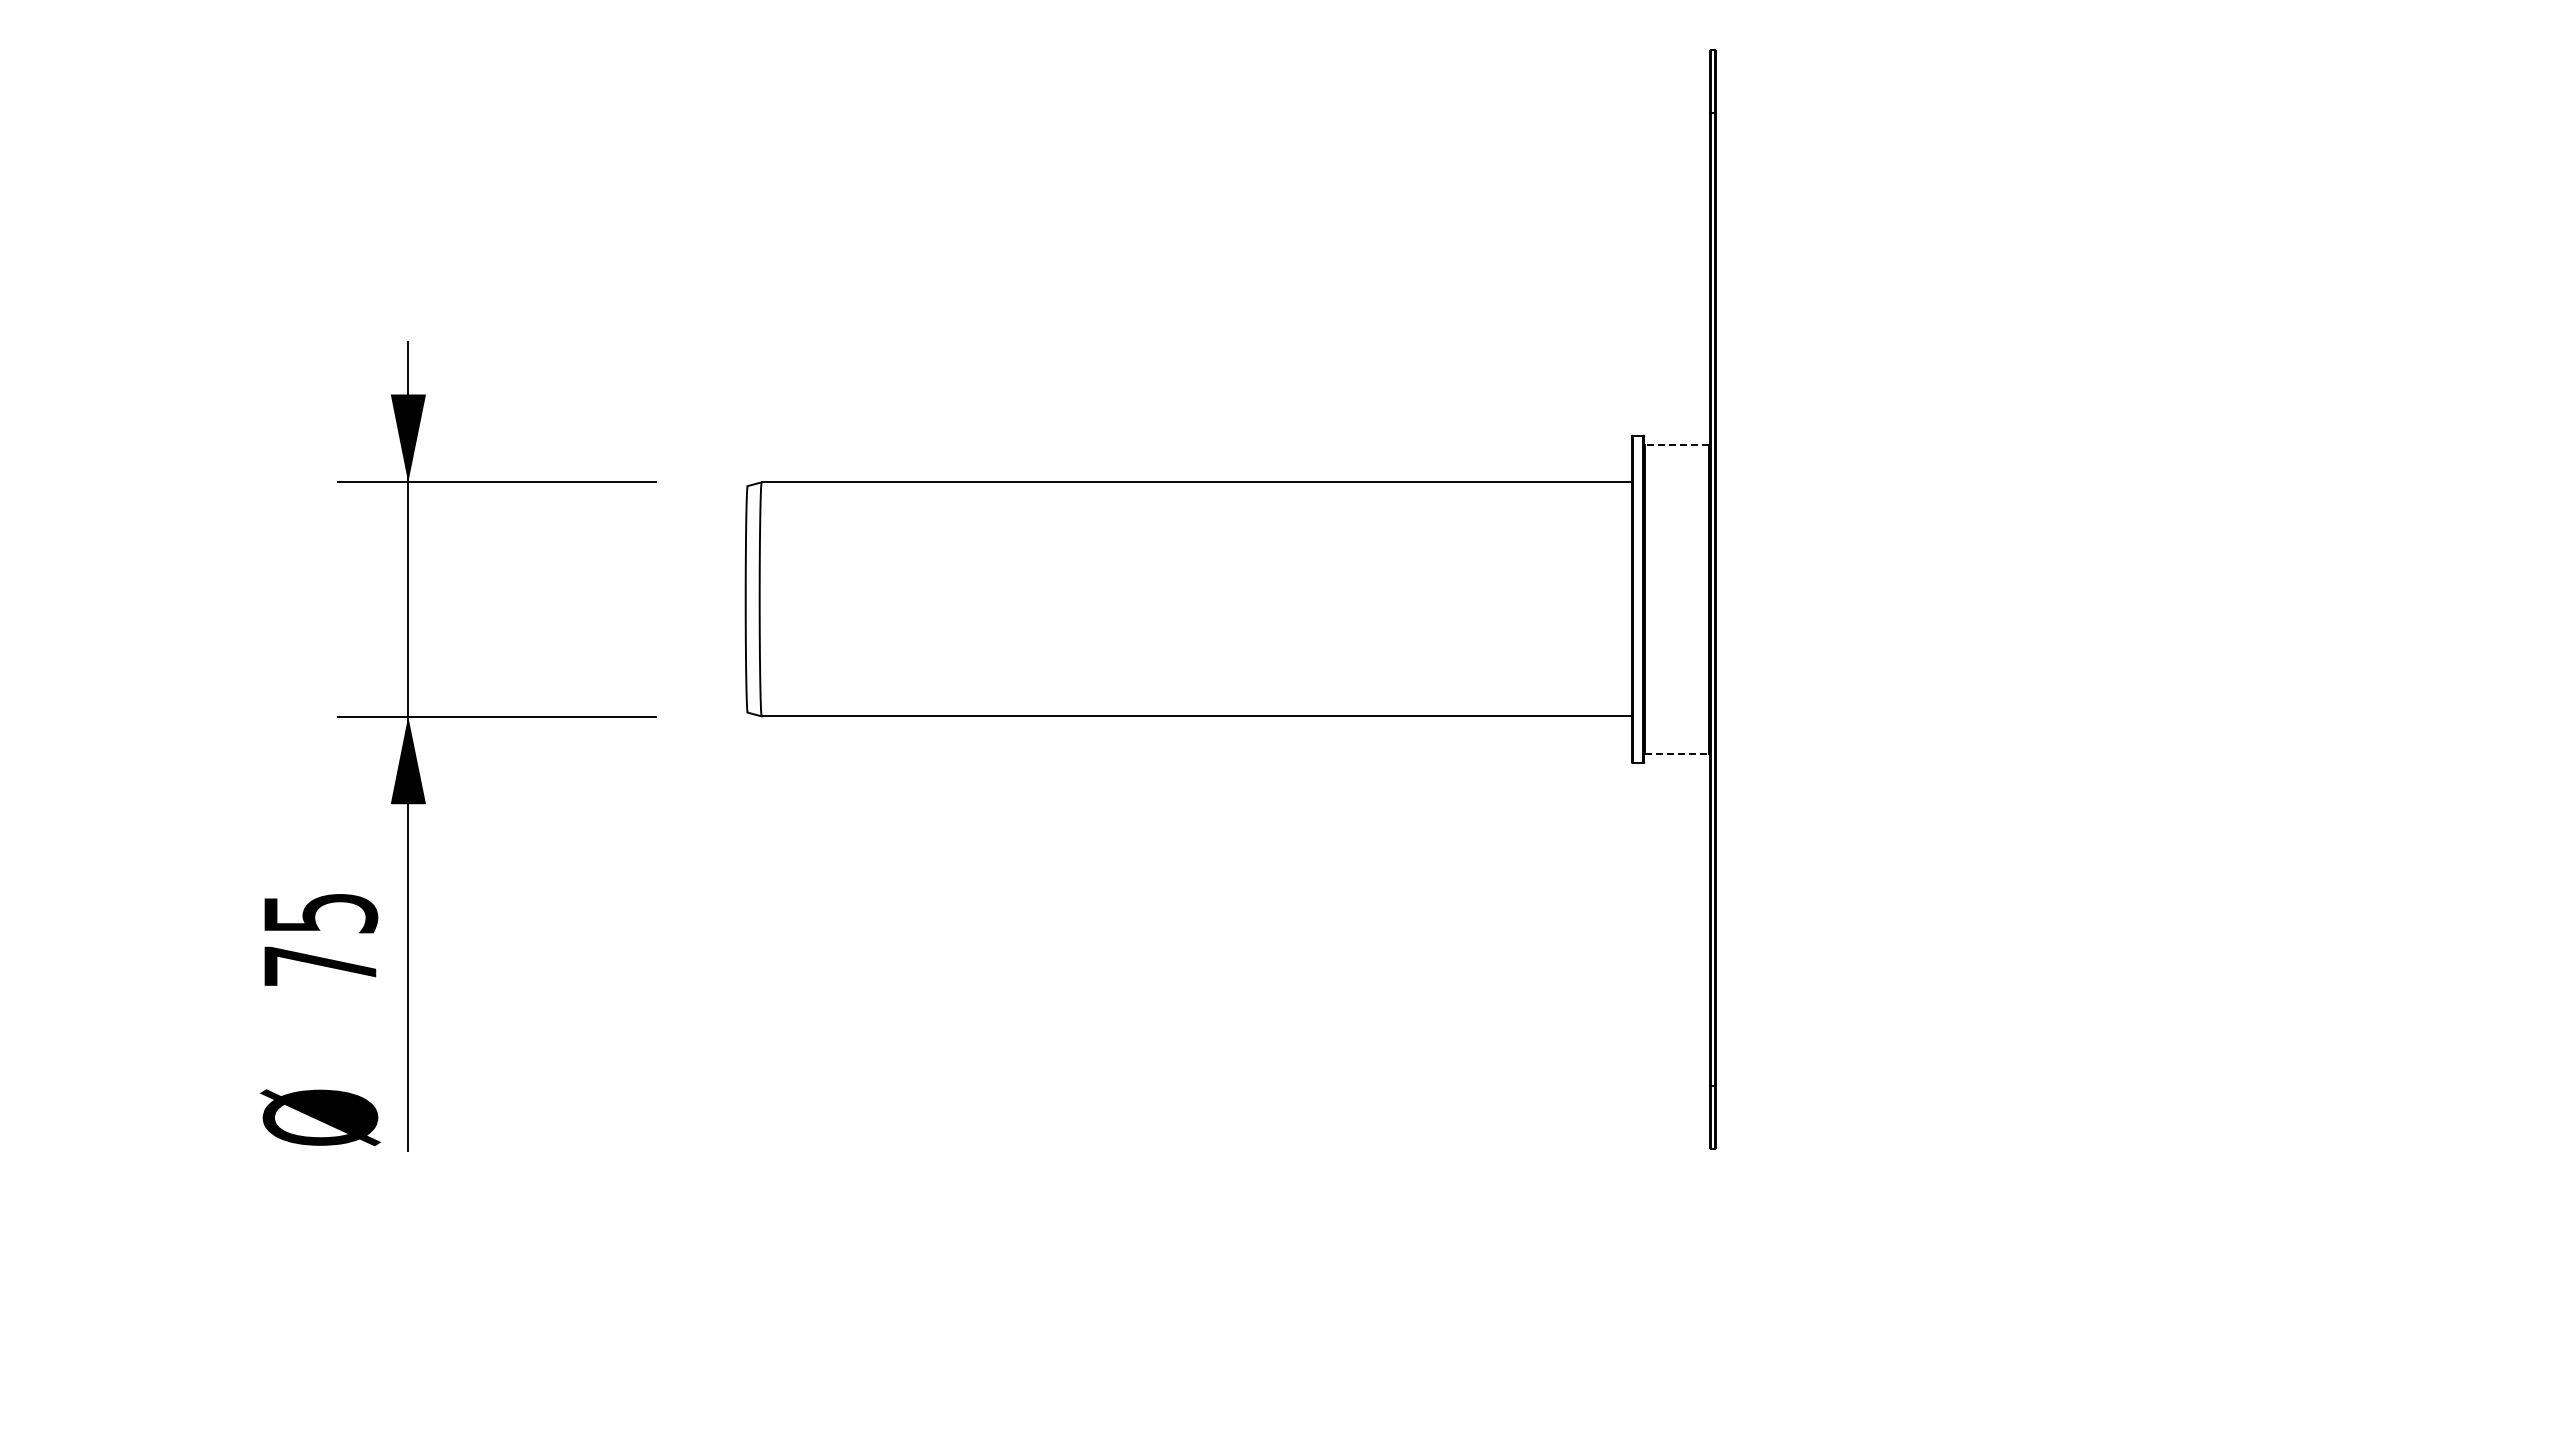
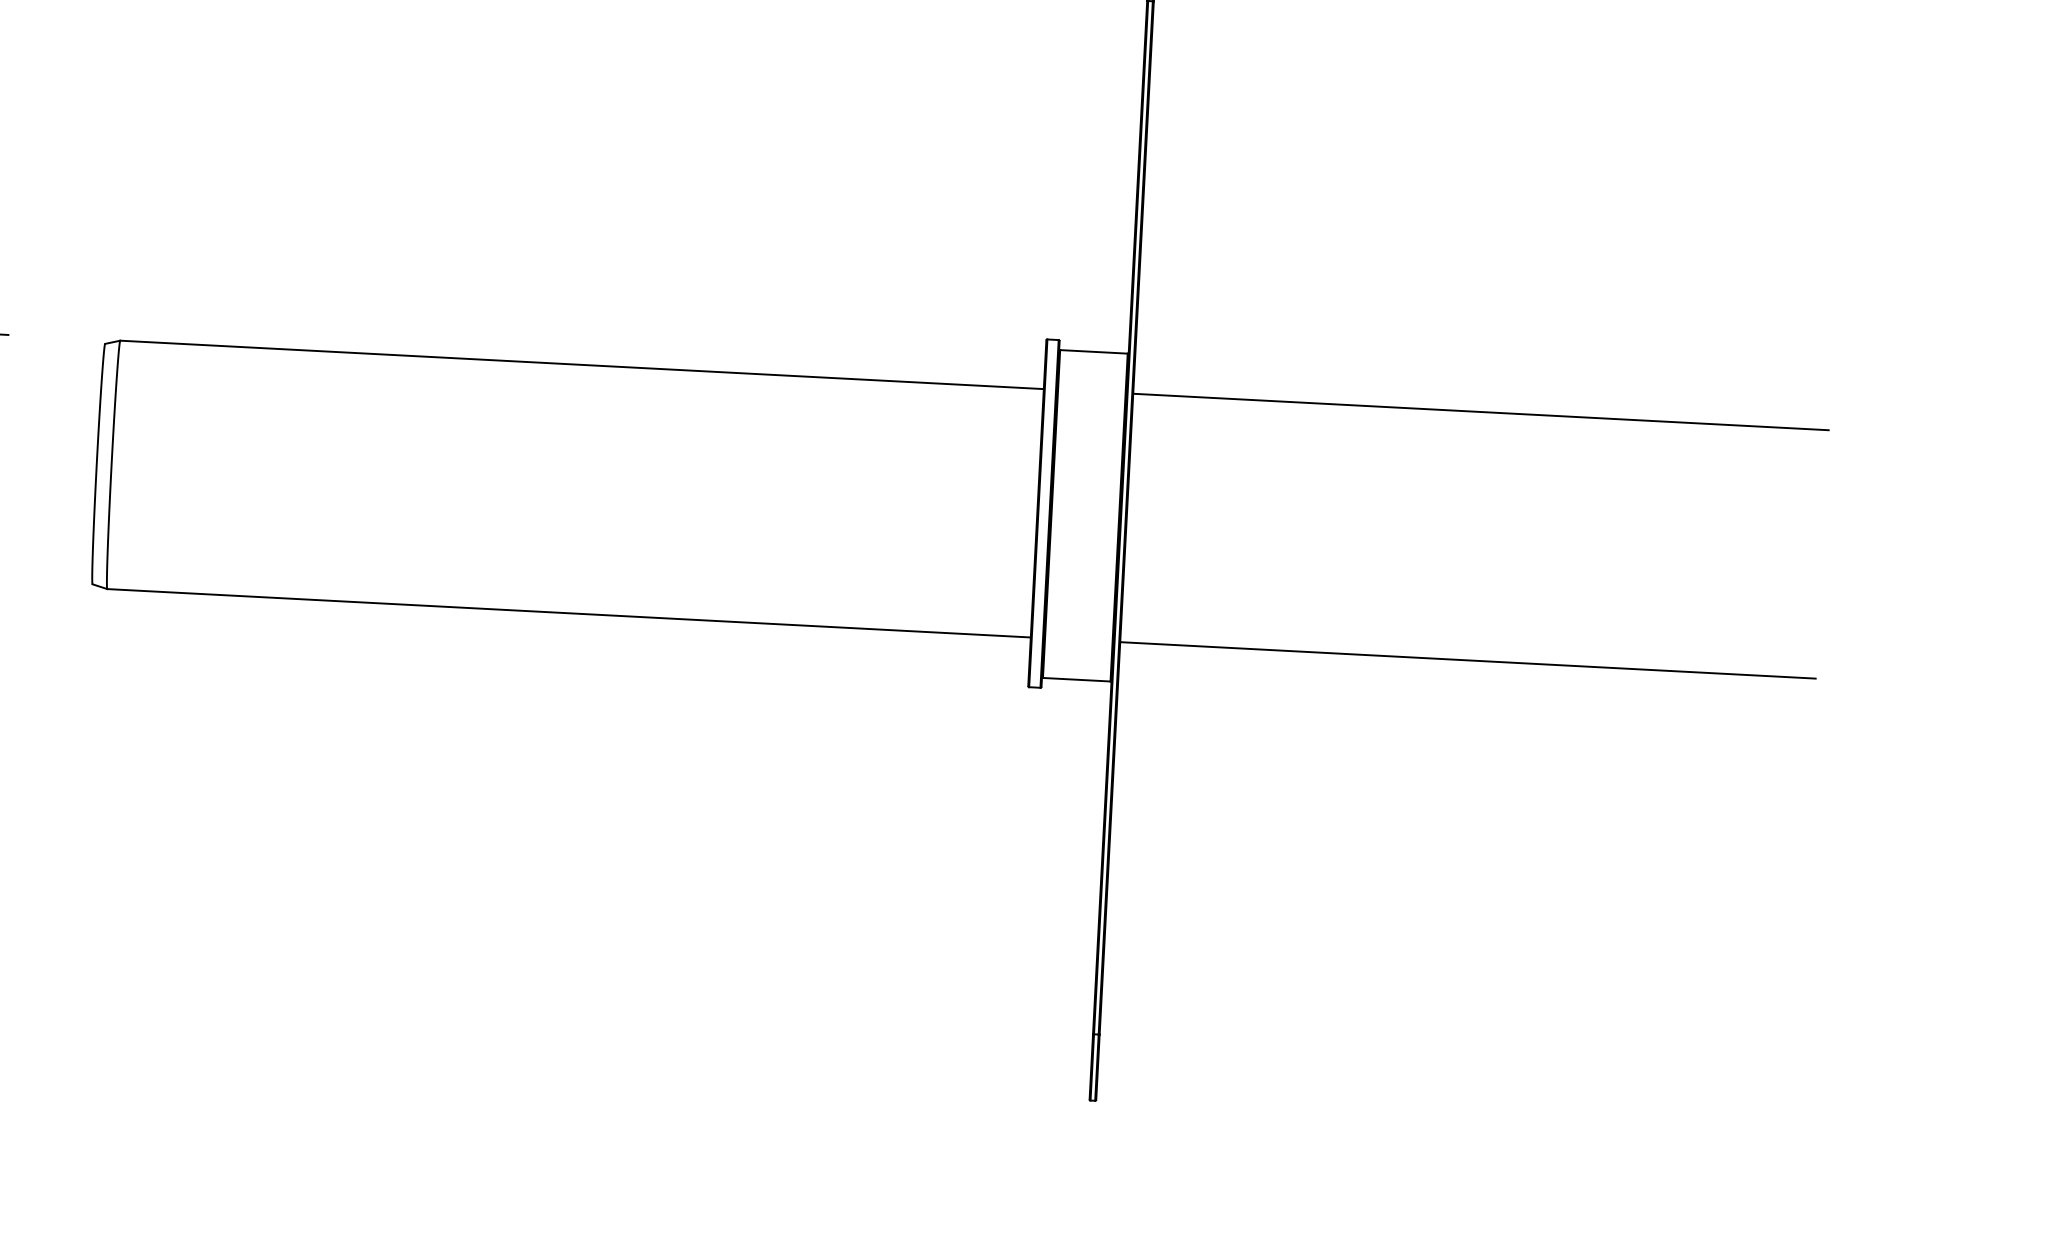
line: (1677, 444) -> (1094, 351), dashed -> solid
line: (2043, 482) -> (1480, 412), added
line: (2043, 716) -> (1467, 660), added
line: (1677, 753) -> (1077, 679), dashed -> solid

